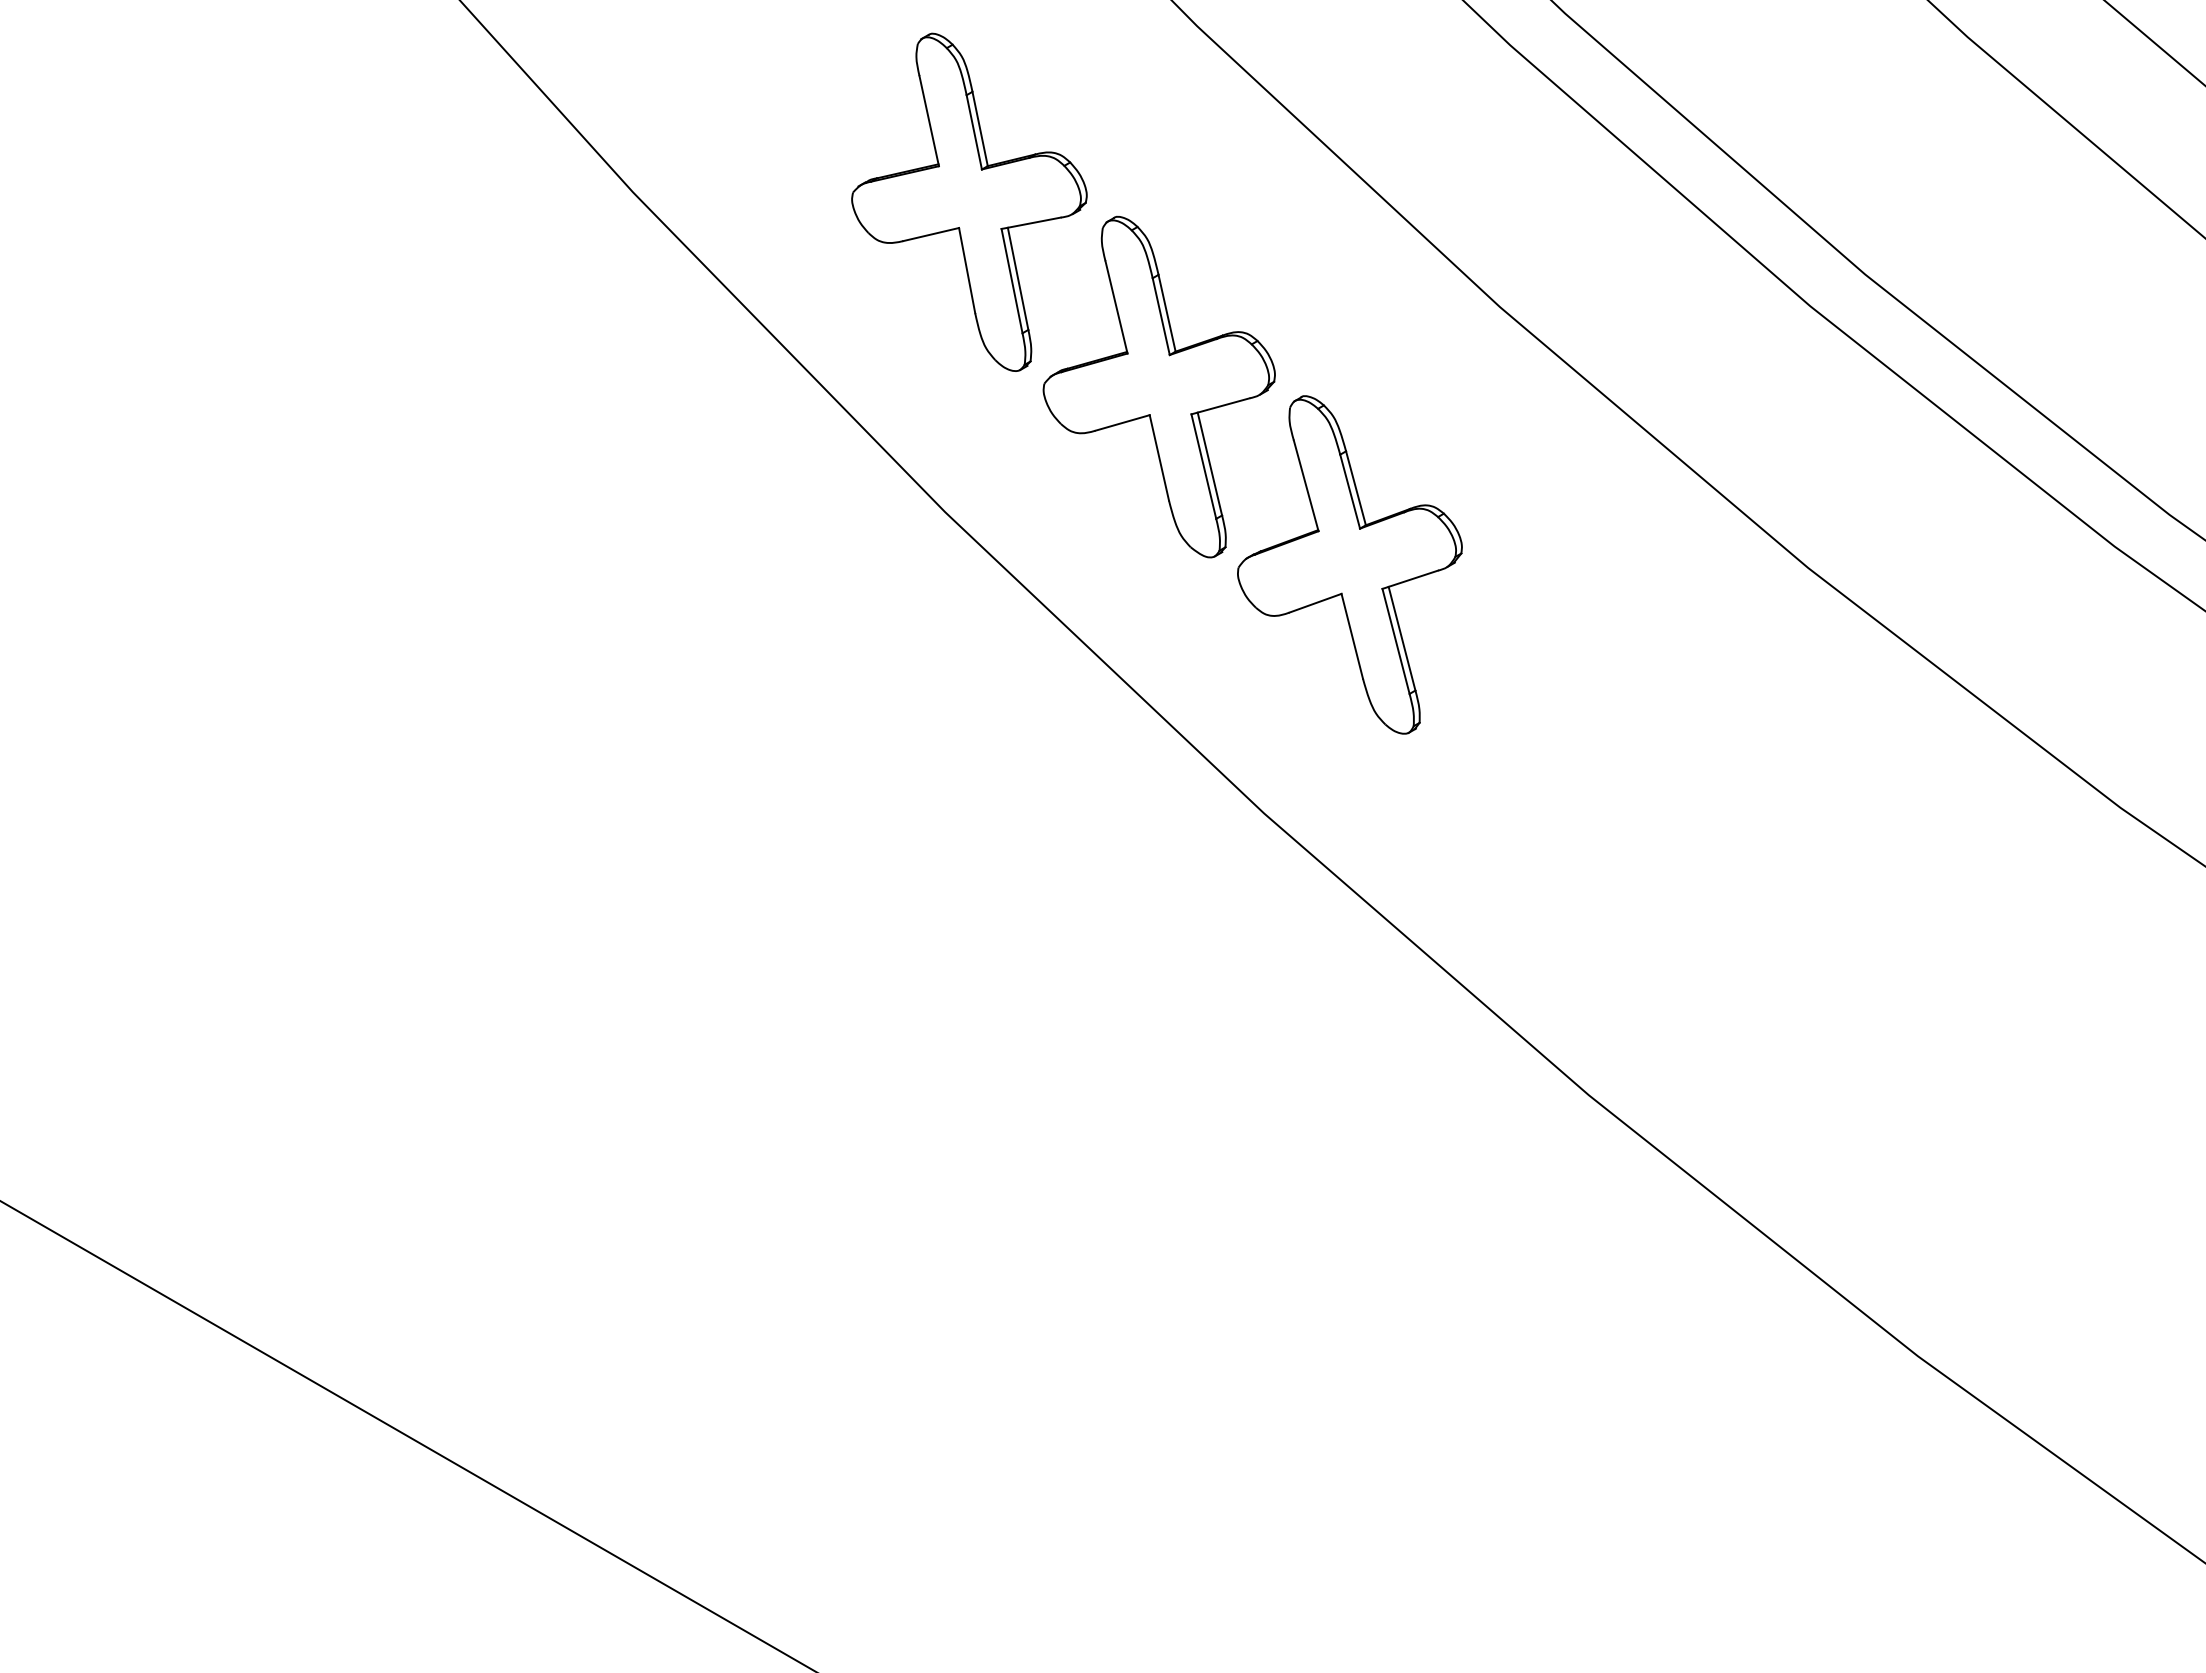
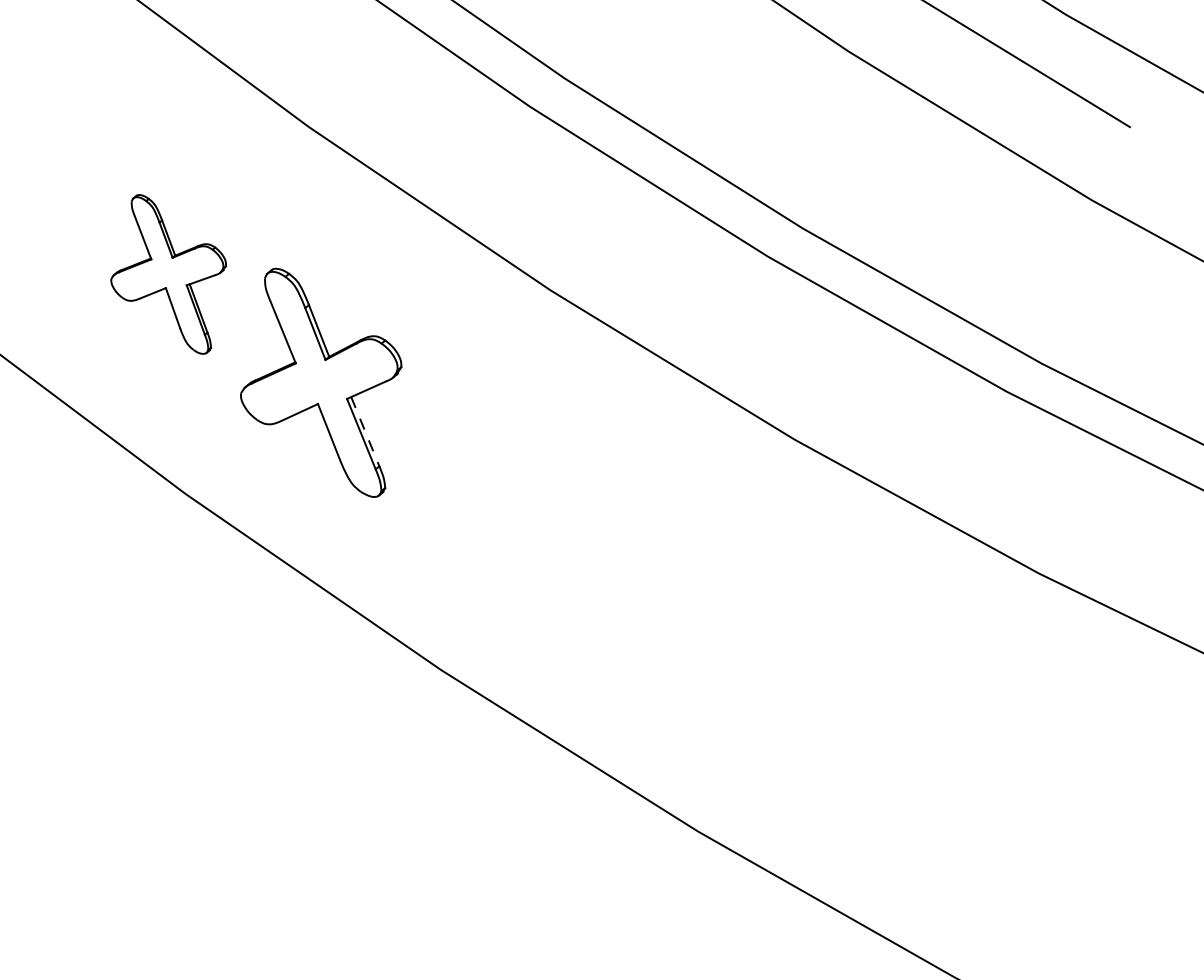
part: (969, 201) -> (168, 274), size x0.7
line: (1209, 464) -> (365, 432), solid -> dashed
part: (1349, 564) -> (473, 486), removed

